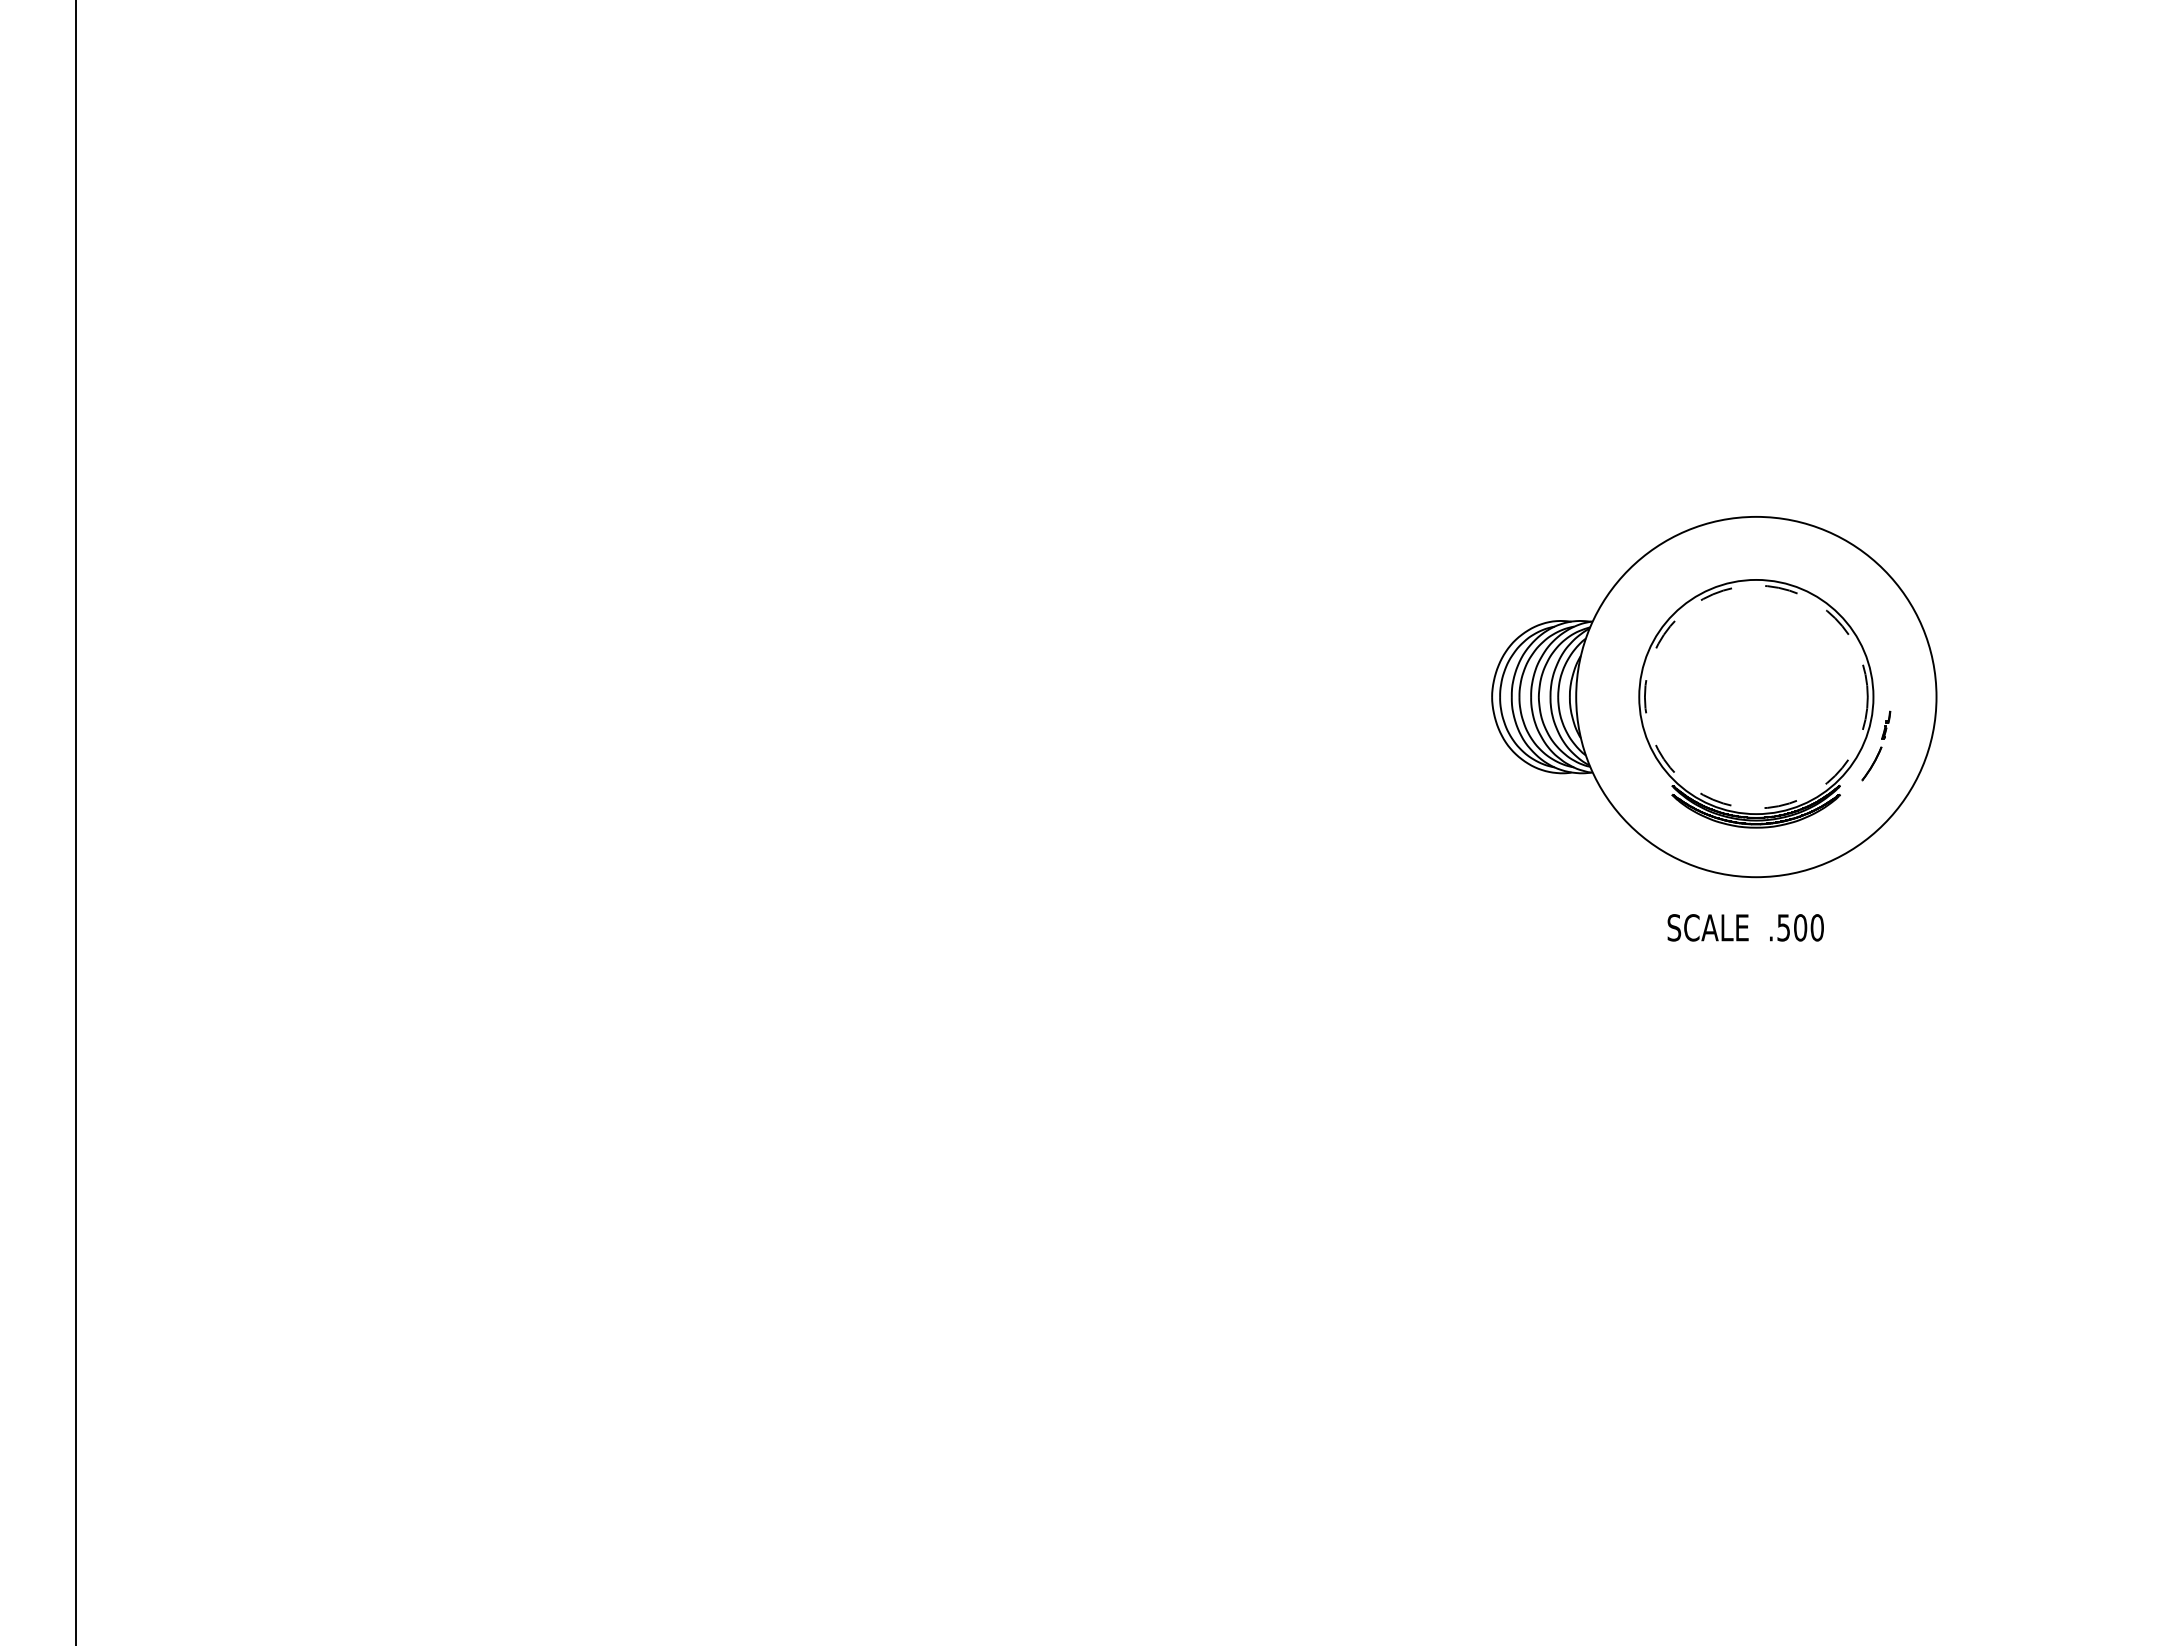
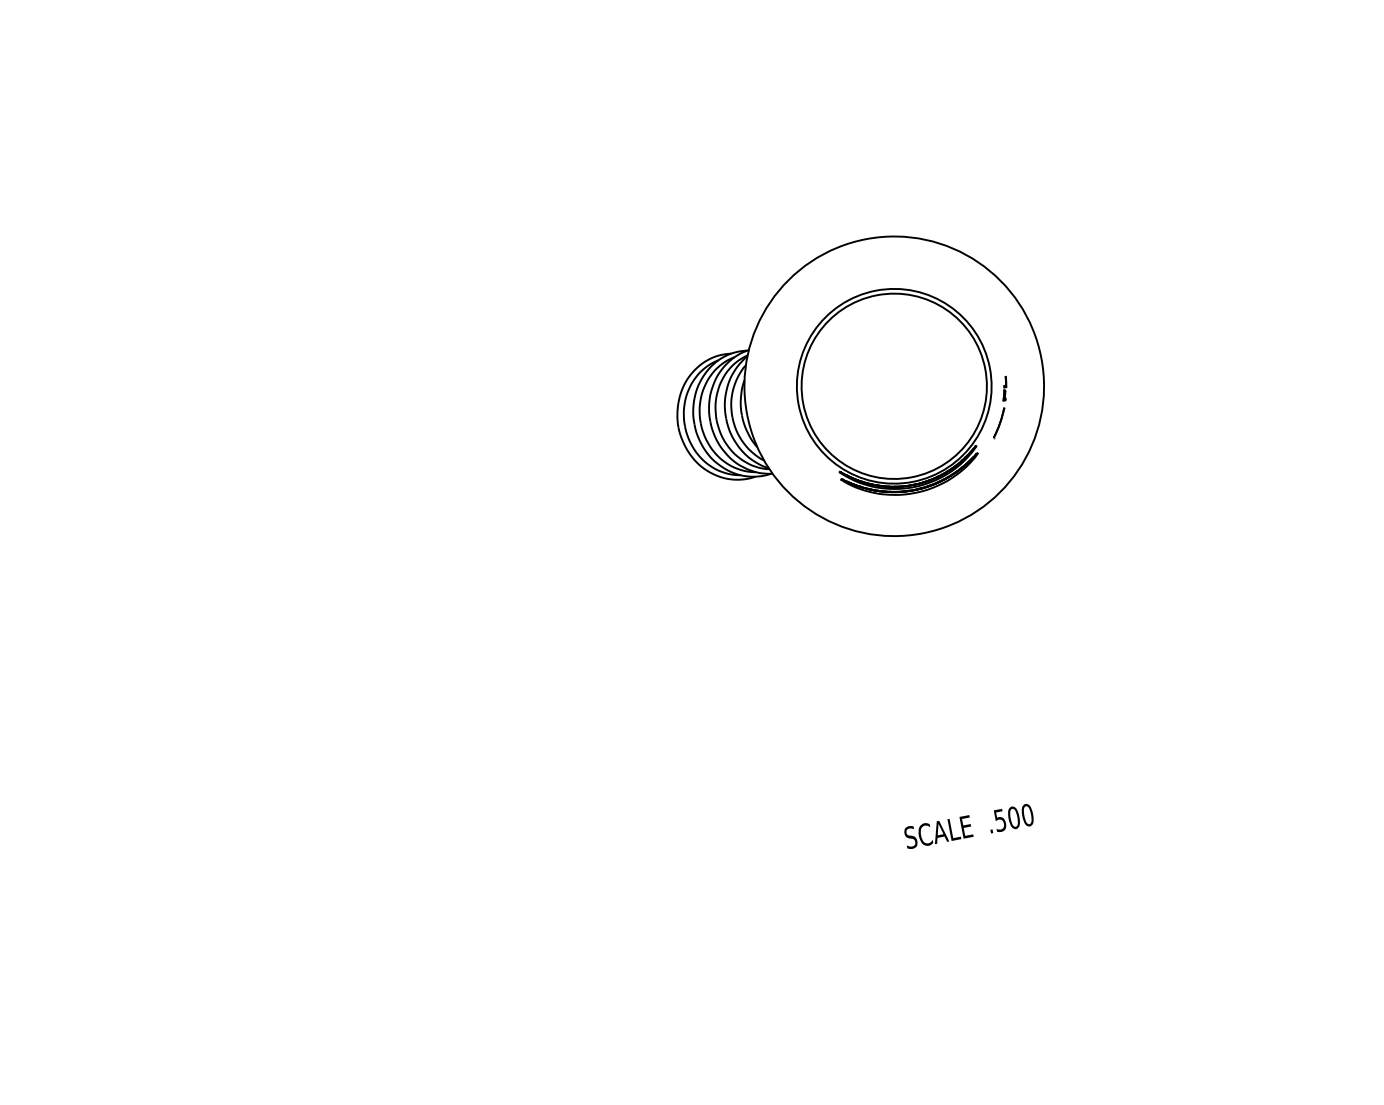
circle: (1755, 696) -> (893, 386), dashed -> solid
text: (1745, 927) -> (968, 826), moved

